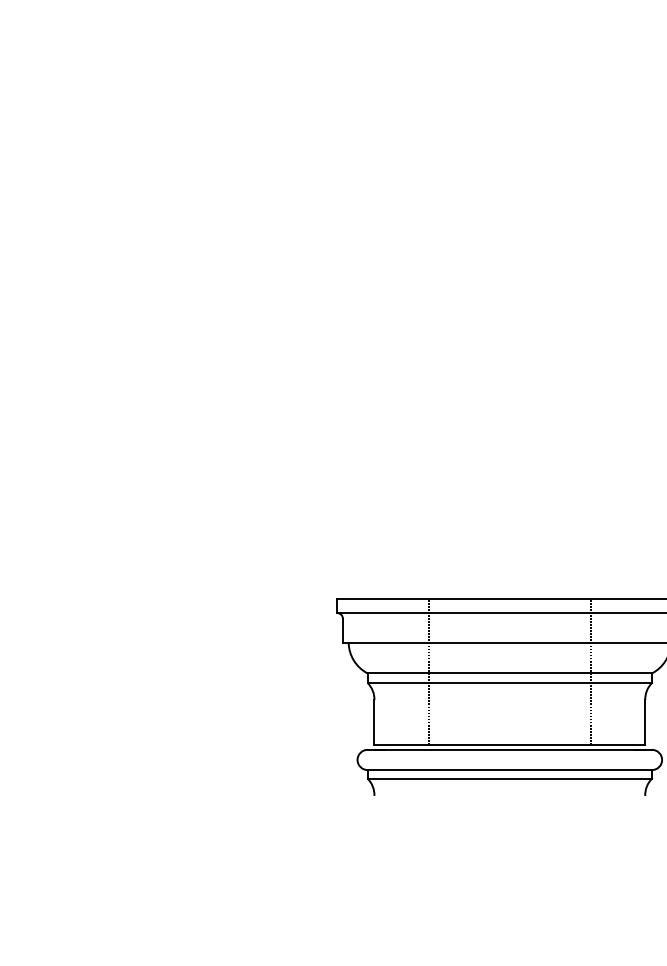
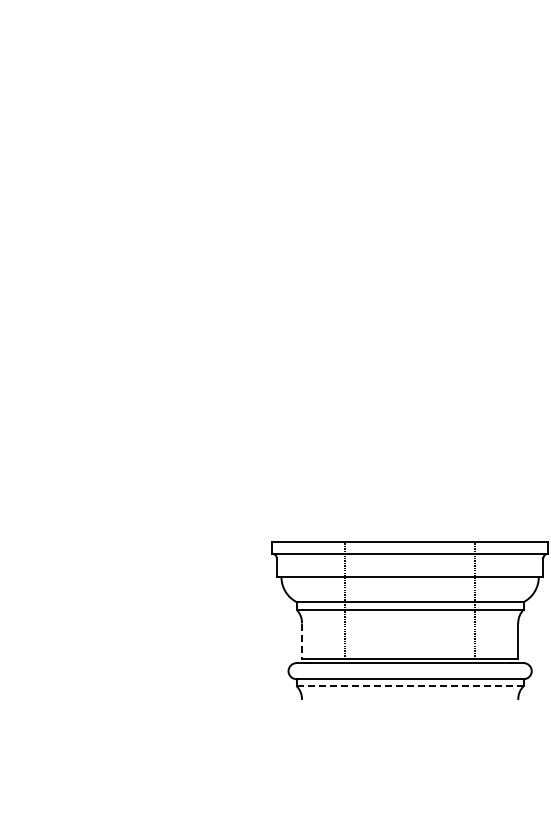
line: (373, 722) -> (301, 641), solid -> dashed
line: (510, 779) -> (410, 686), solid -> dashed

